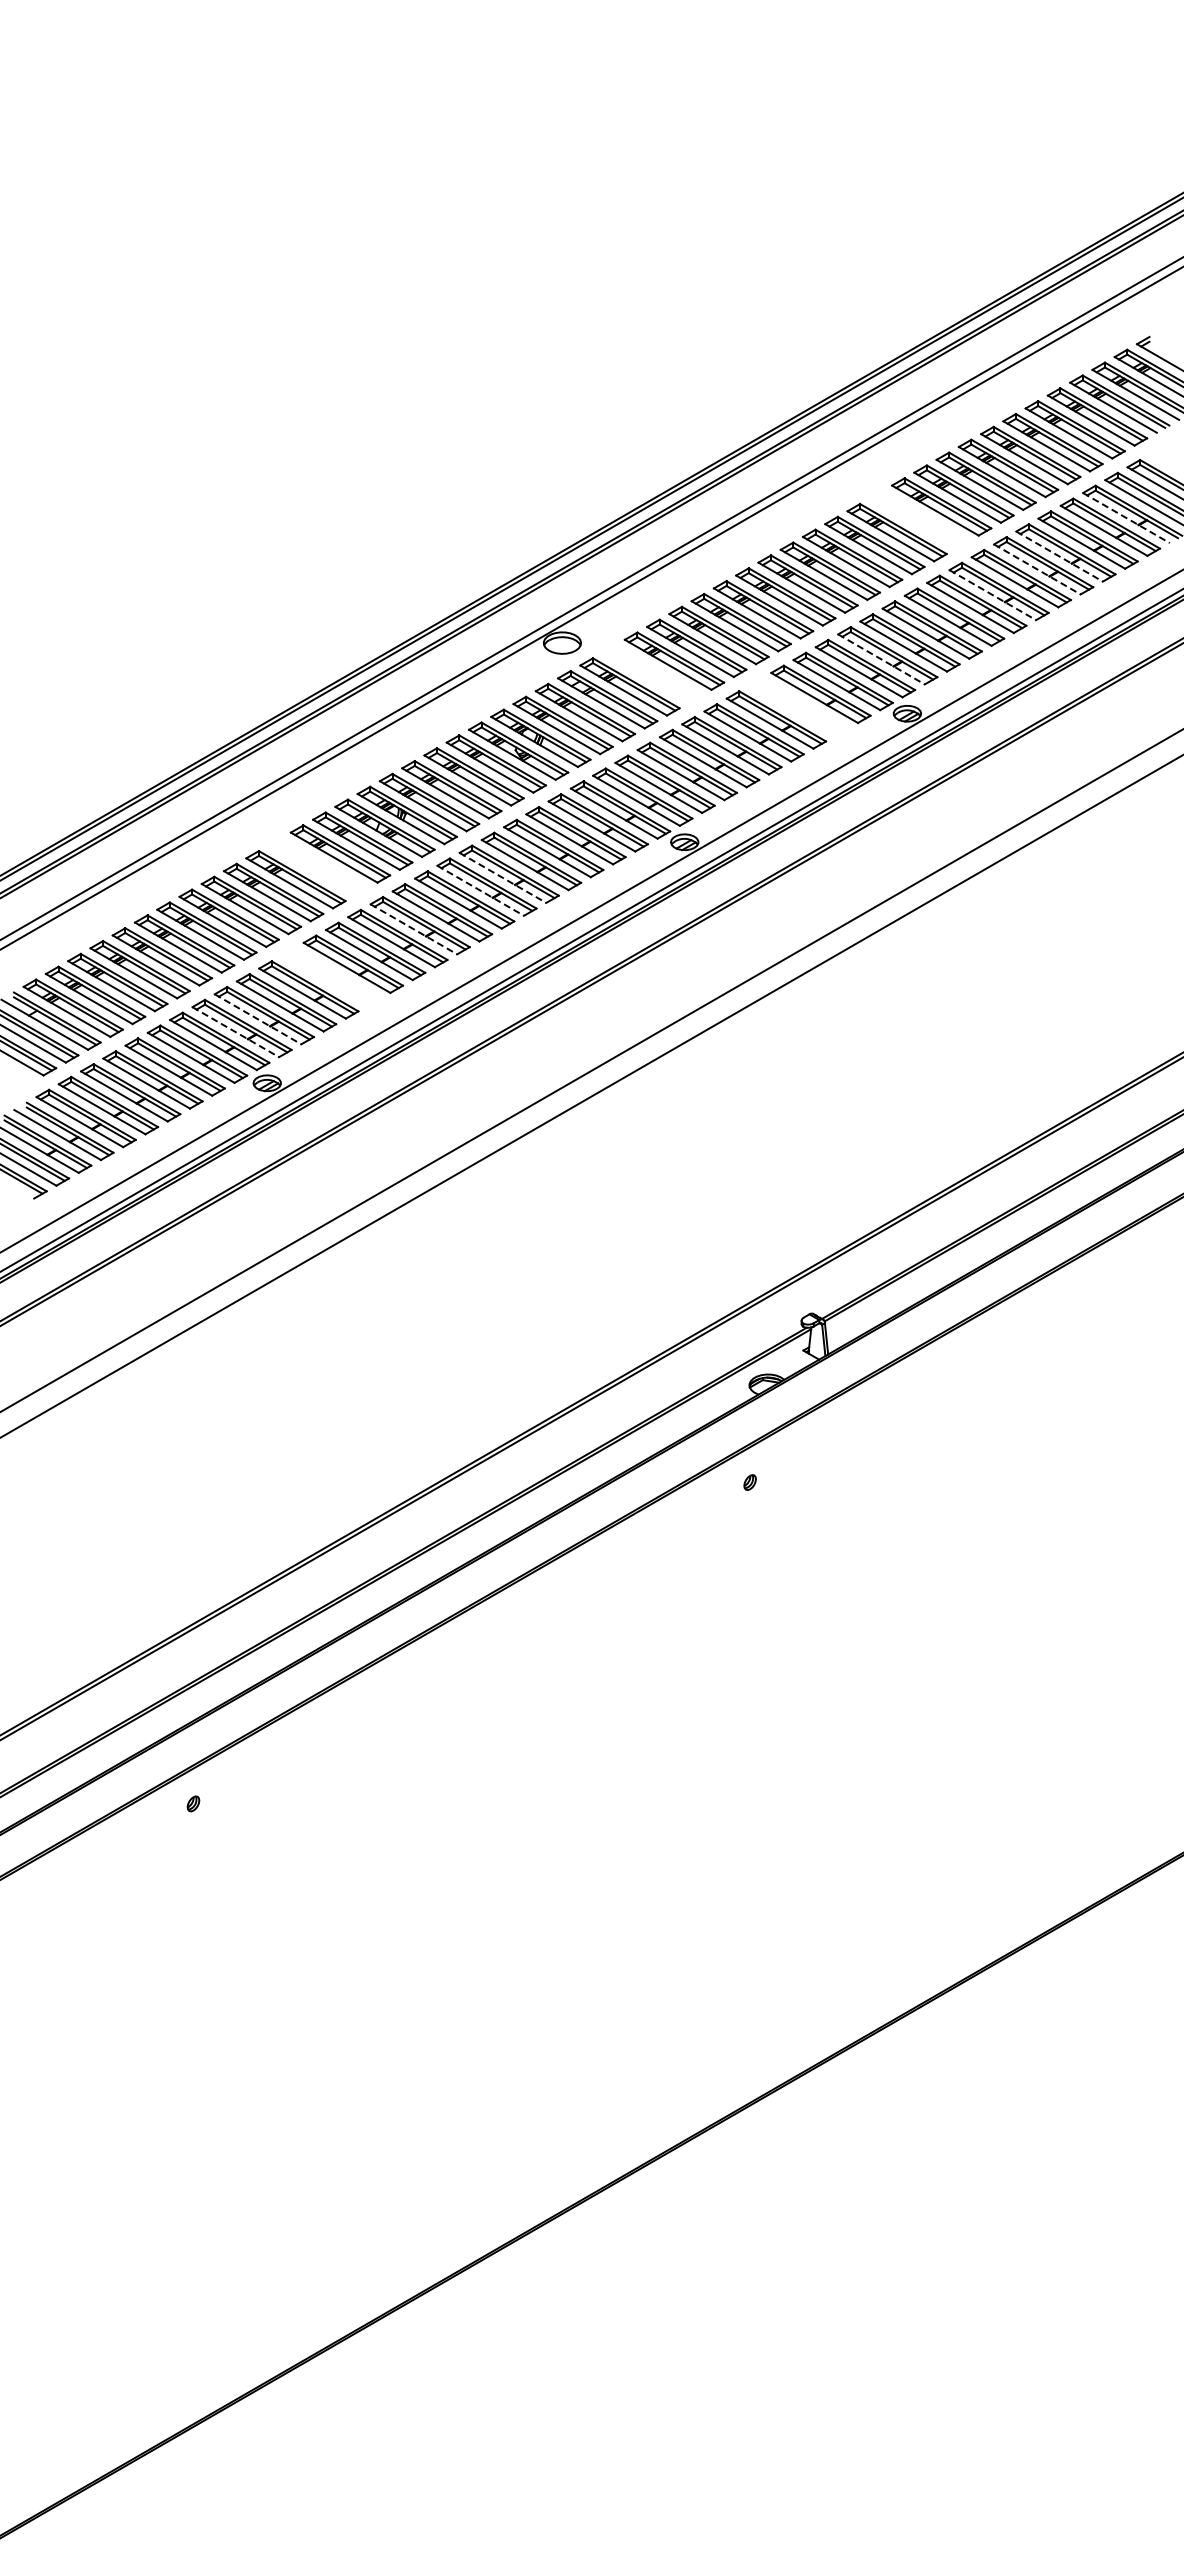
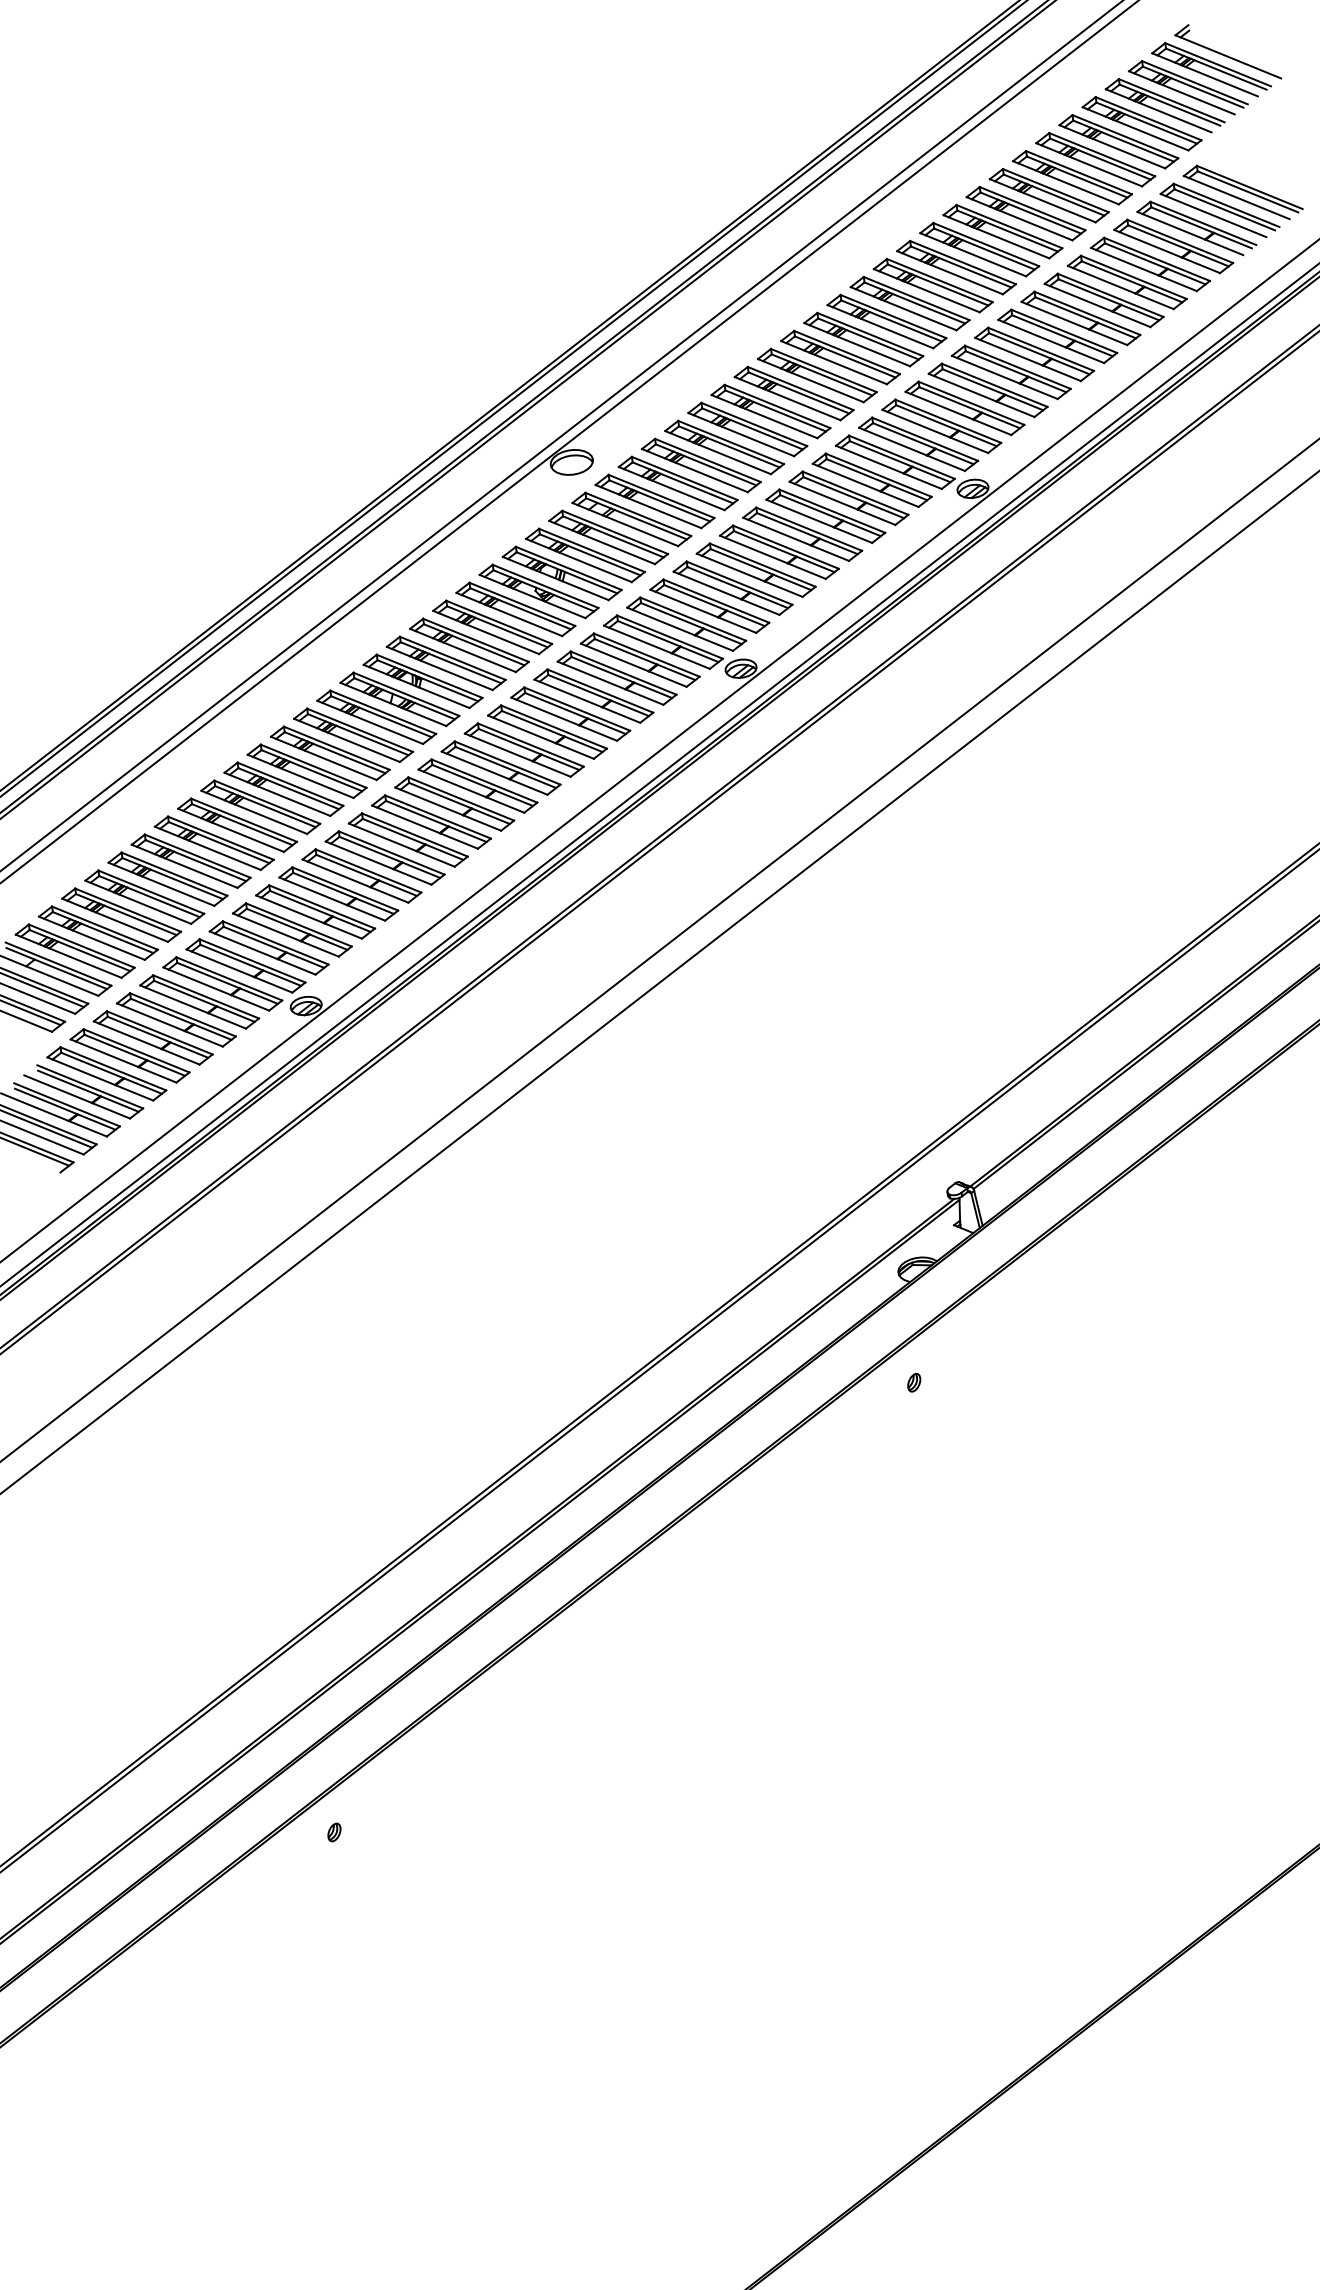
line: (1126, 518) -> (1190, 234), dashed -> solid
part: (919, 519) -> (956, 267), added
line: (1060, 556) -> (1121, 287), dashed -> solid
line: (1037, 569) -> (1097, 305), dashed -> solid
line: (993, 595) -> (1052, 341), dashed -> solid
line: (881, 659) -> (935, 431), dashed -> solid
part: (651, 673) -> (677, 482), added
part: (798, 706) -> (848, 497), added
part: (317, 866) -> (329, 753), added
line: (503, 878) -> (541, 737), dashed -> solid
line: (481, 891) -> (518, 755), dashed -> solid
line: (414, 929) -> (448, 809), dashed -> solid
part: (330, 976) -> (361, 875), added
line: (258, 1019) -> (286, 935), dashed -> solid
line: (236, 1032) -> (263, 953), dashed -> solid

